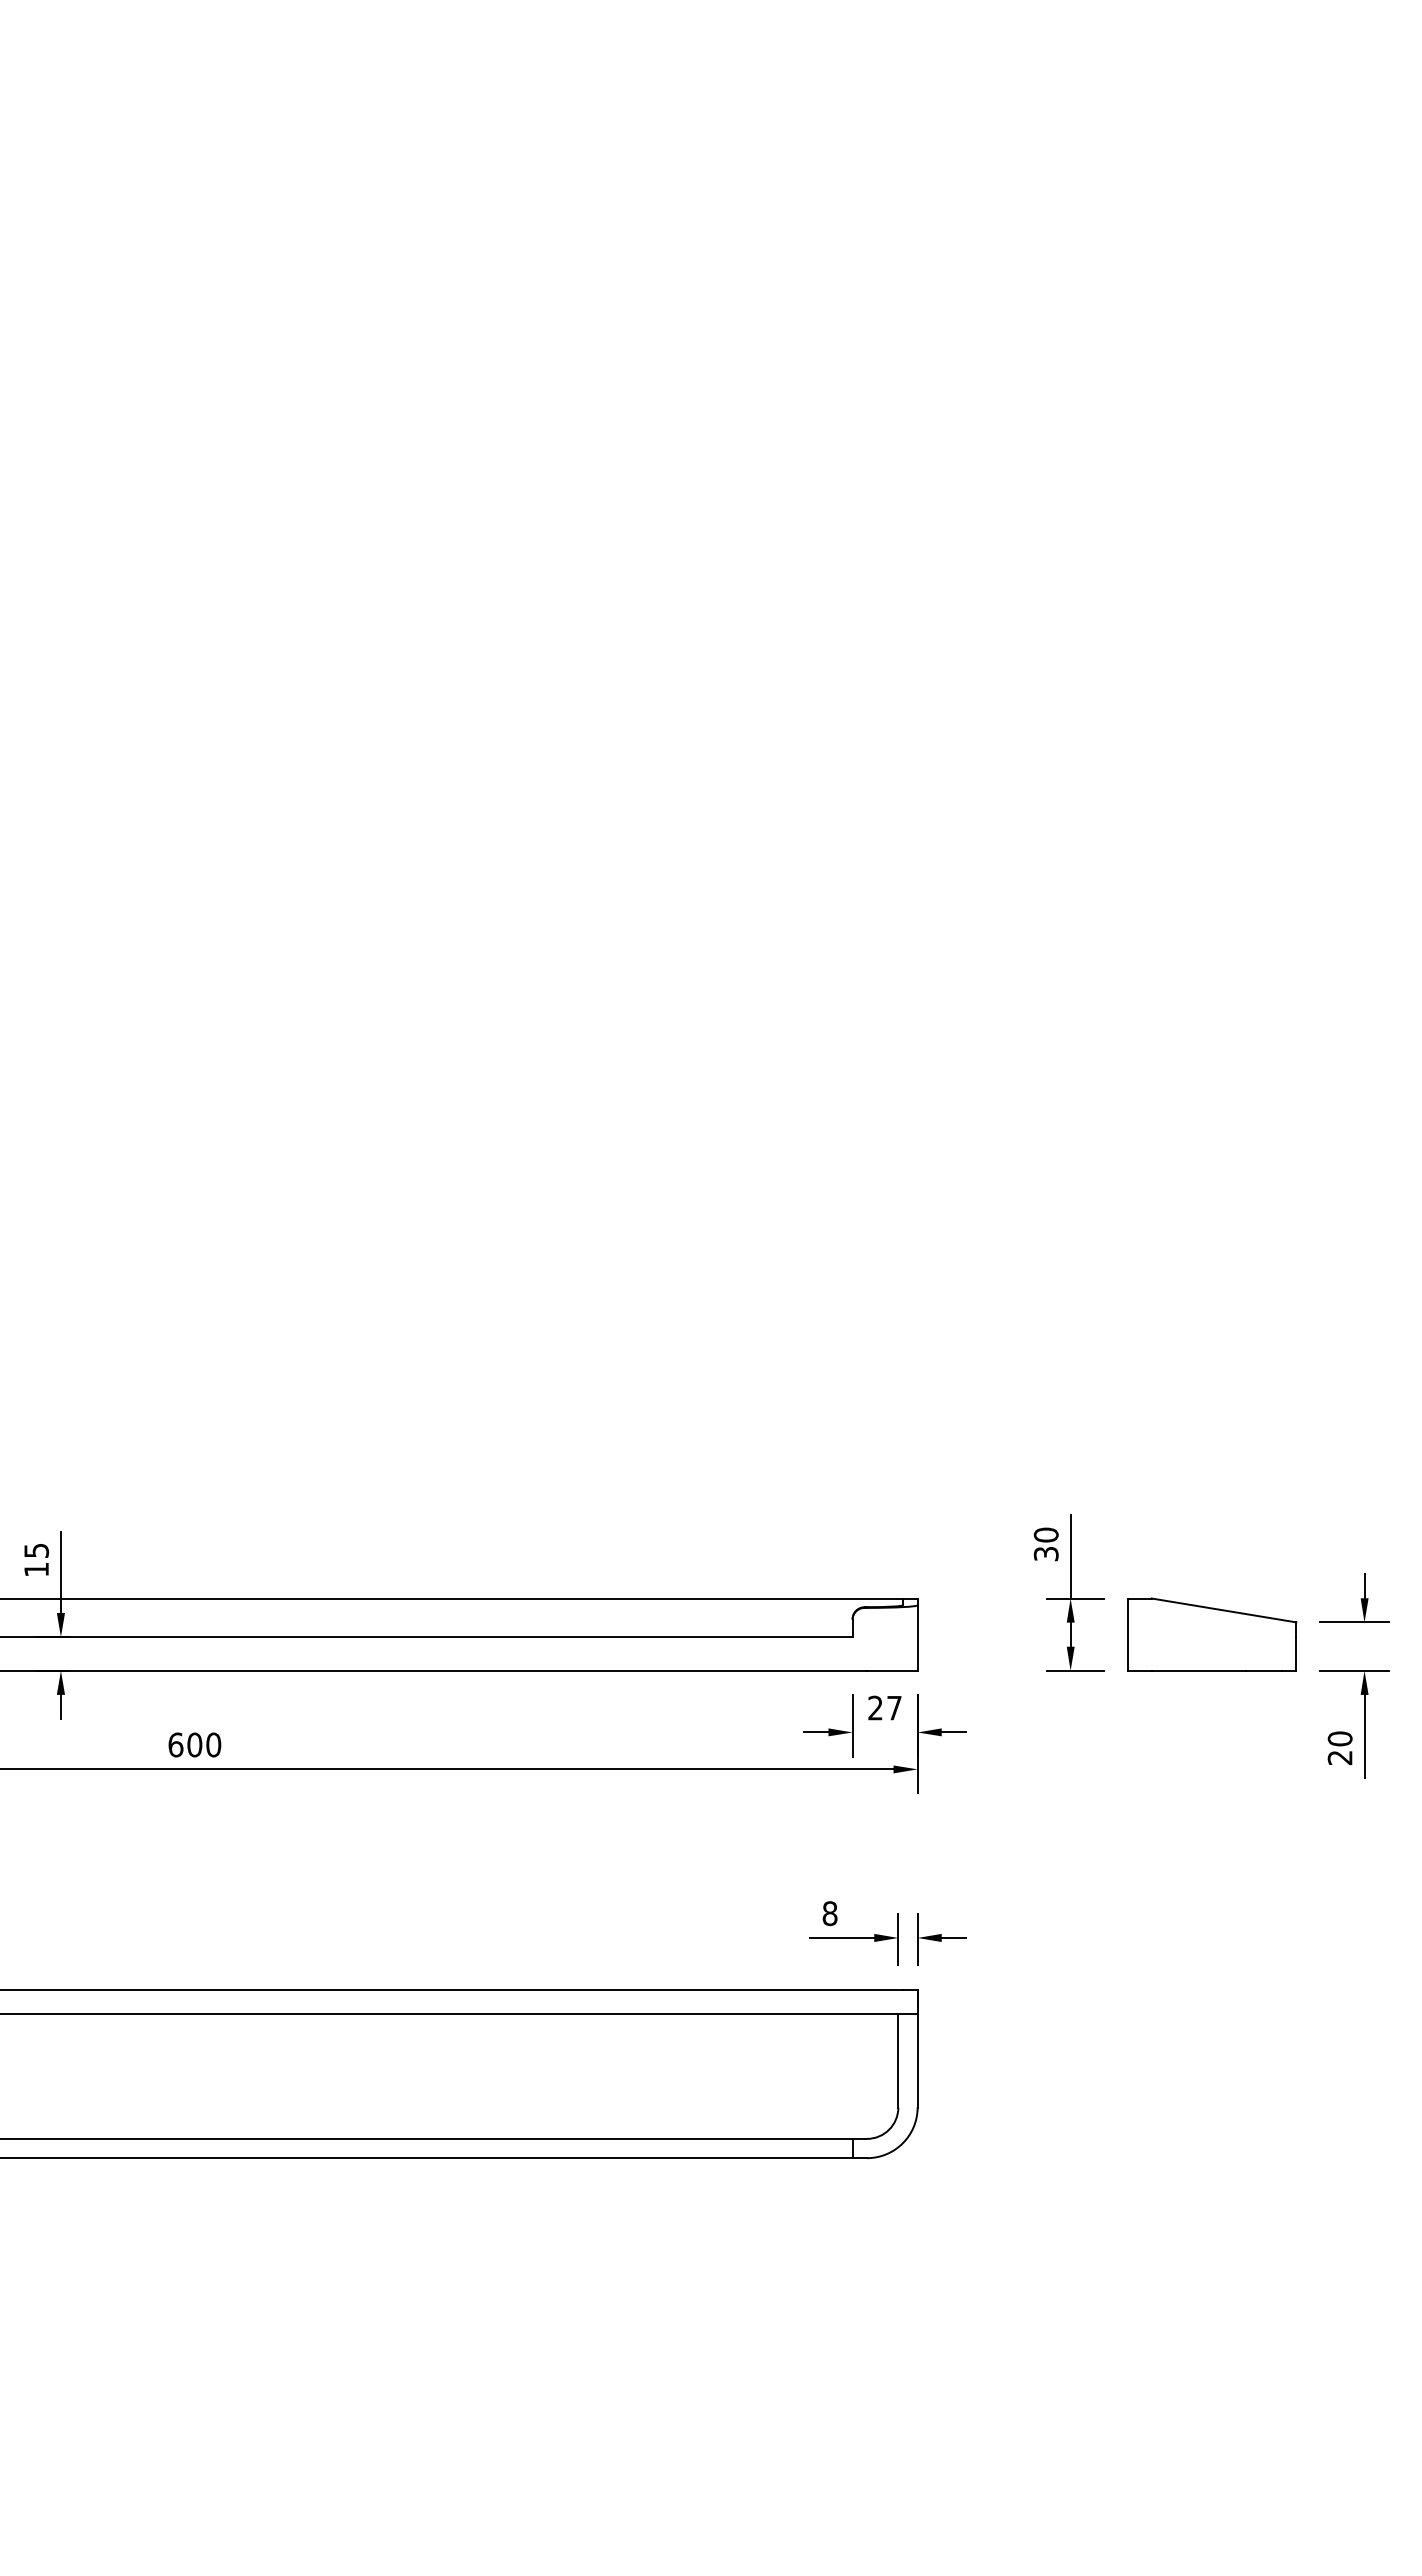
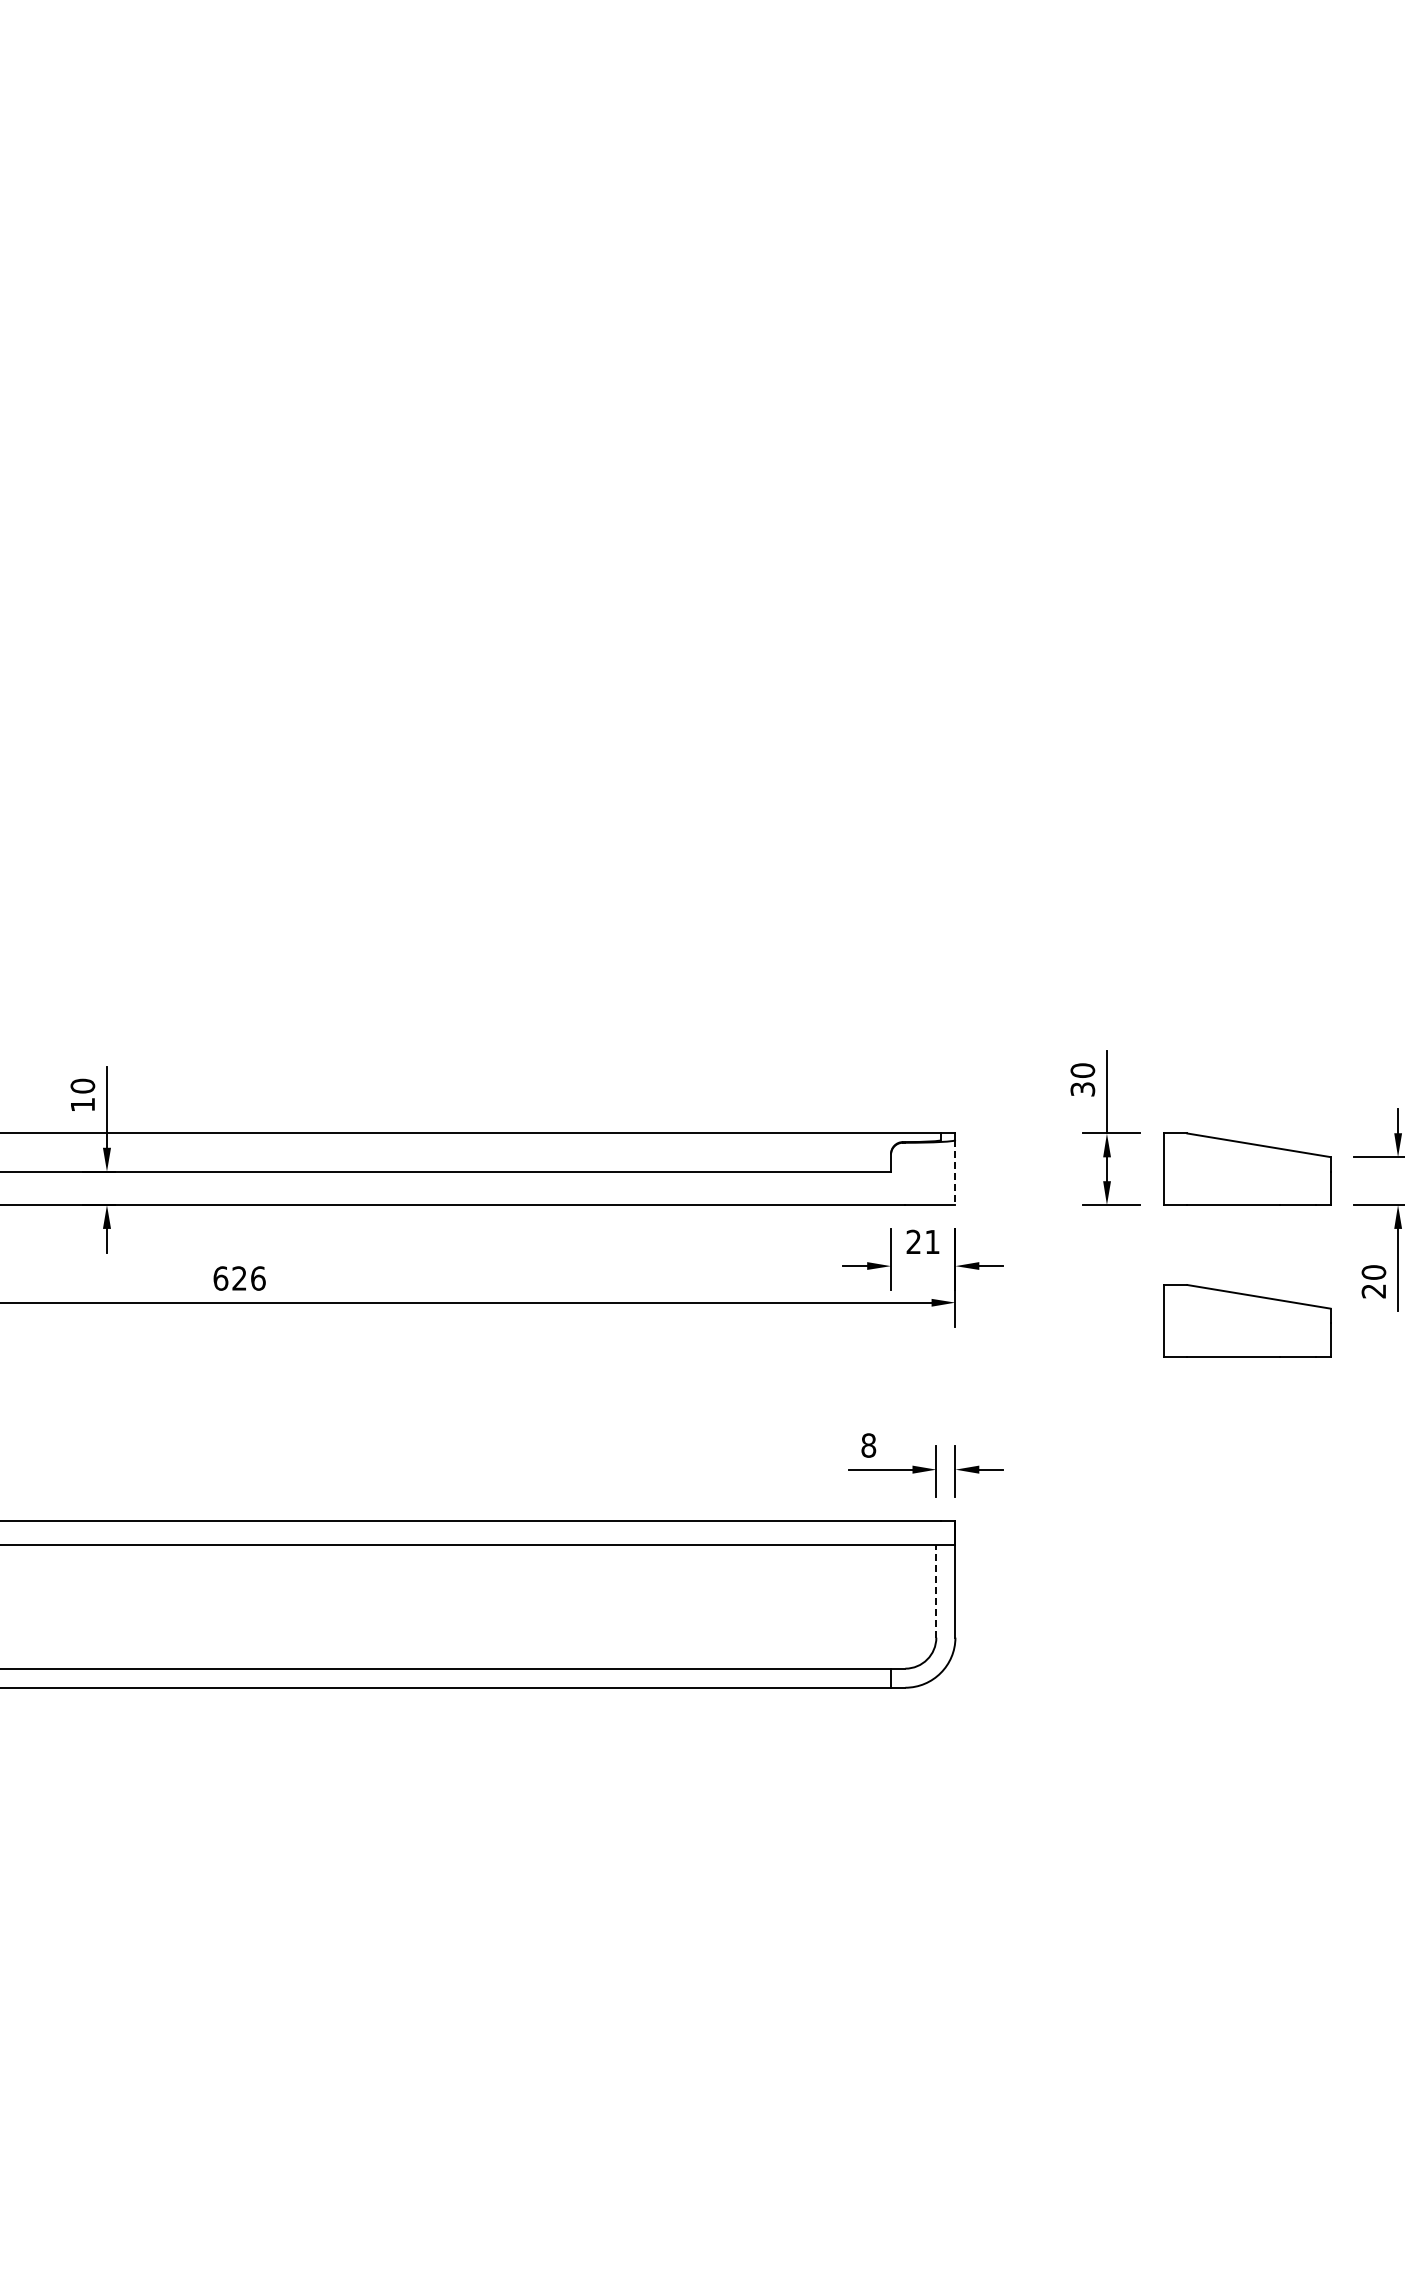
text: (36, 1550) -> (82, 1085), 15 -> 10
line: (917, 1638) -> (955, 1173), solid -> dashed
text: (894, 1708) -> (932, 1242), 27 -> 21
text: (204, 1744) -> (249, 1278), 600 -> 626
part: (1212, 1787) -> (1247, 1320), added
line: (898, 2060) -> (936, 1591), solid -> dashed

